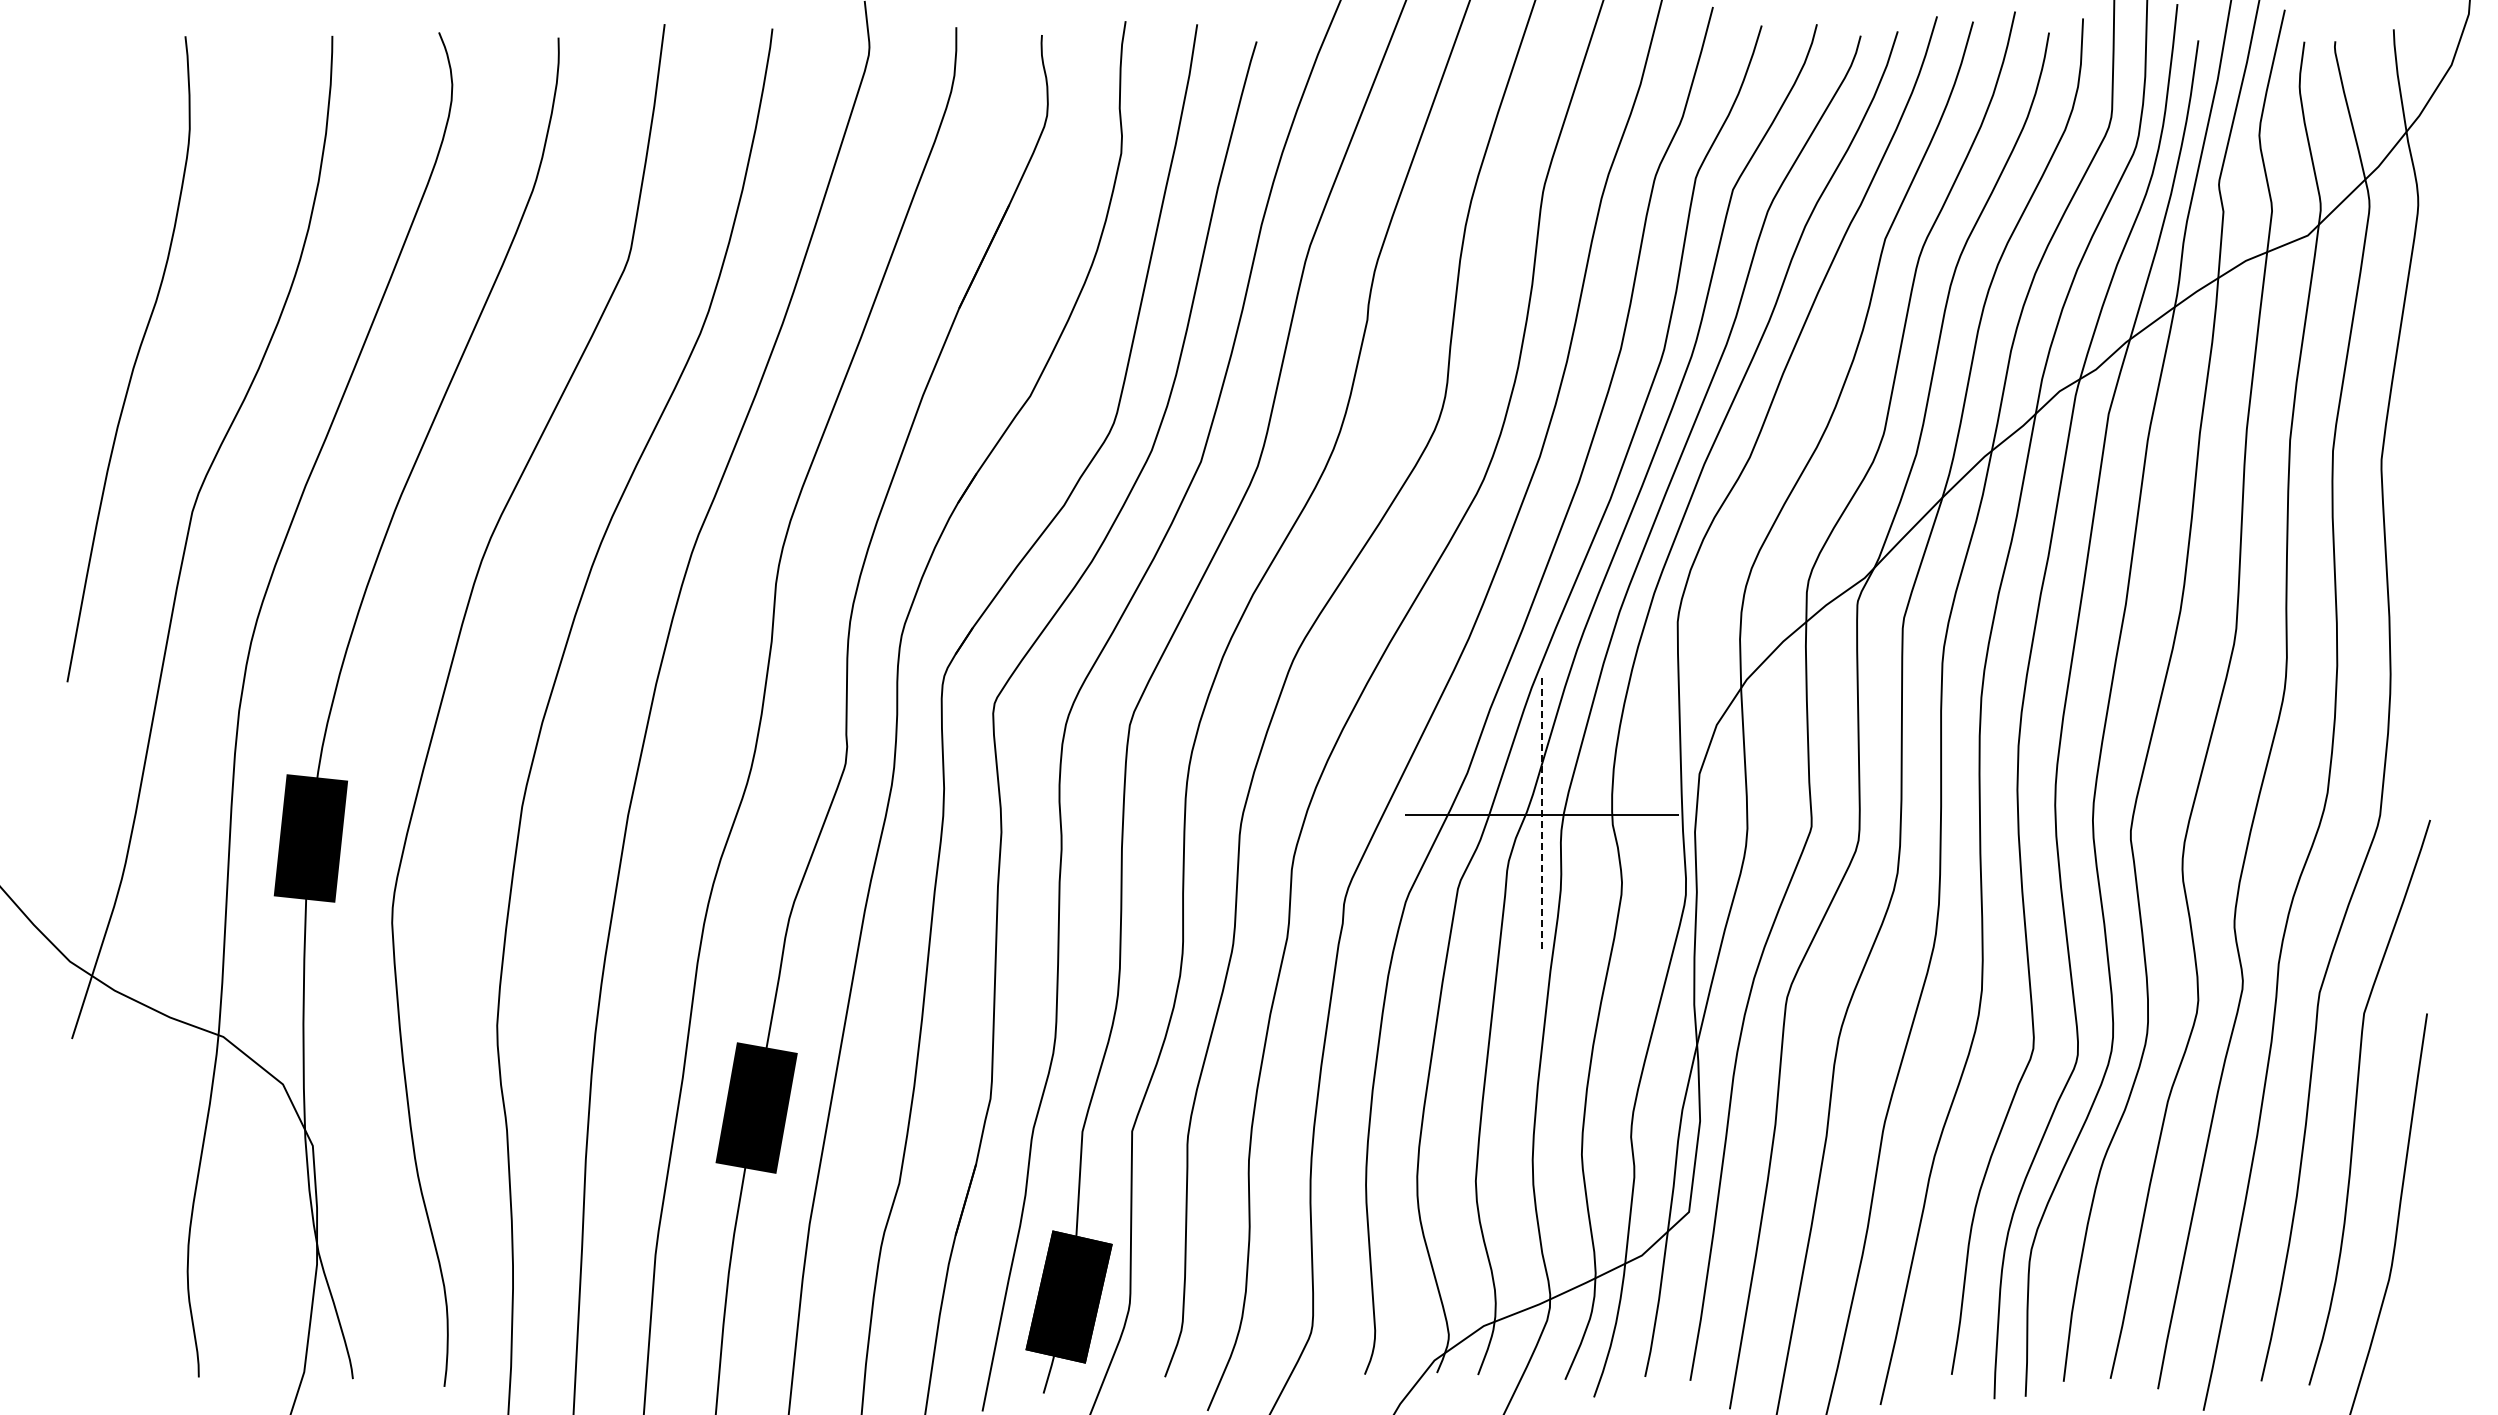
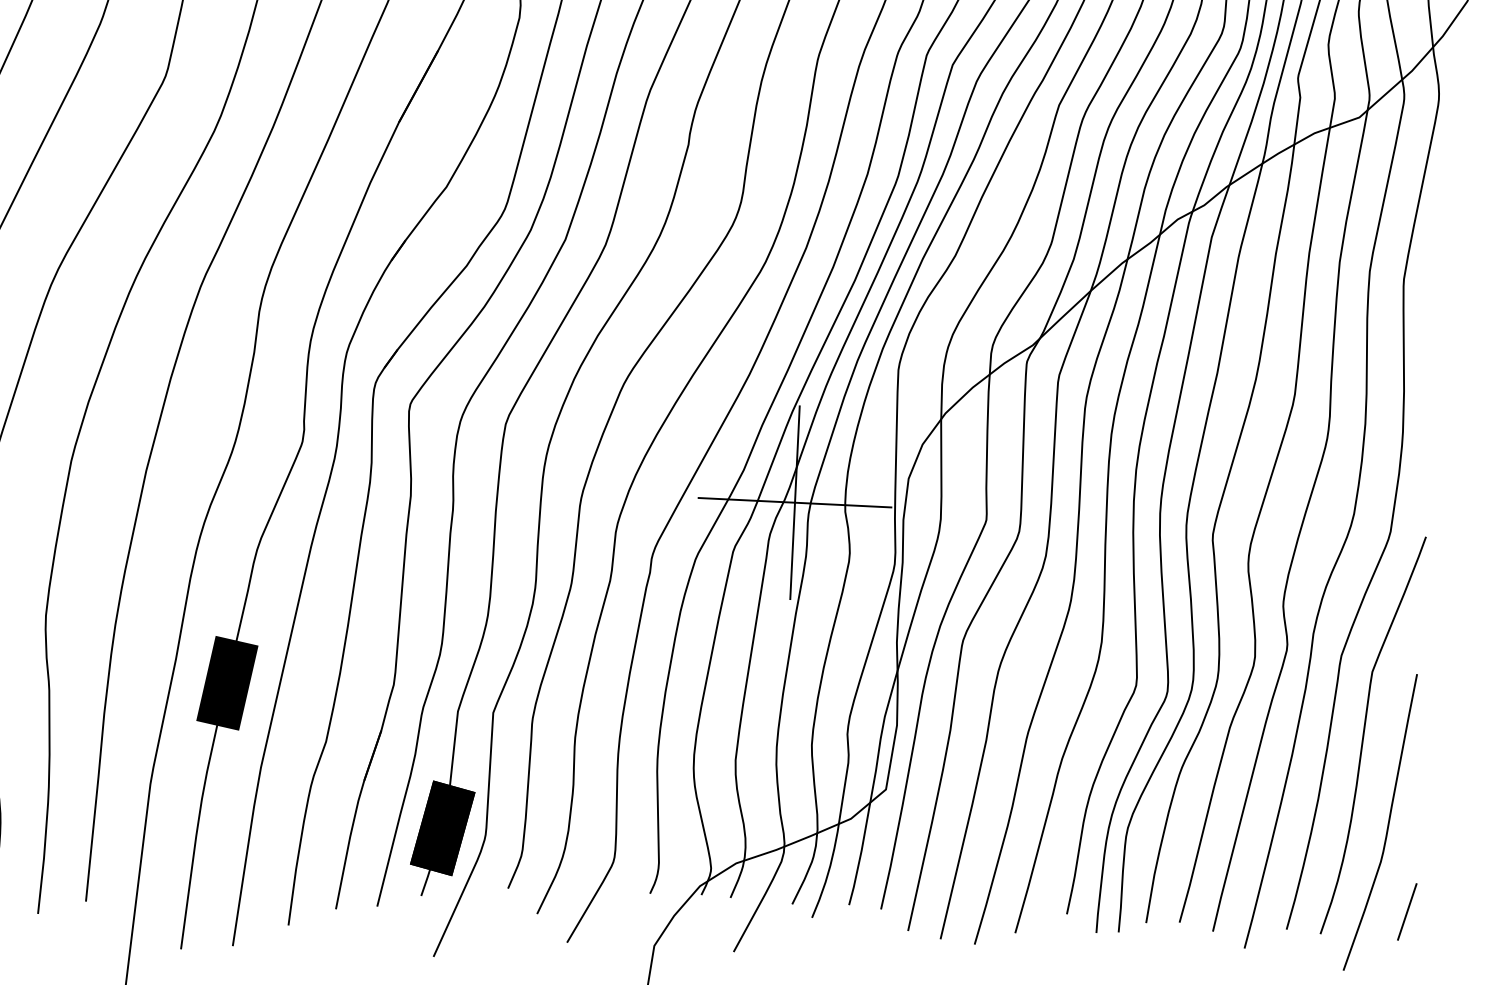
line: (1541, 815) -> (794, 502), dashed -> solid
line: (2429, 1348) -> (1407, 912), added

